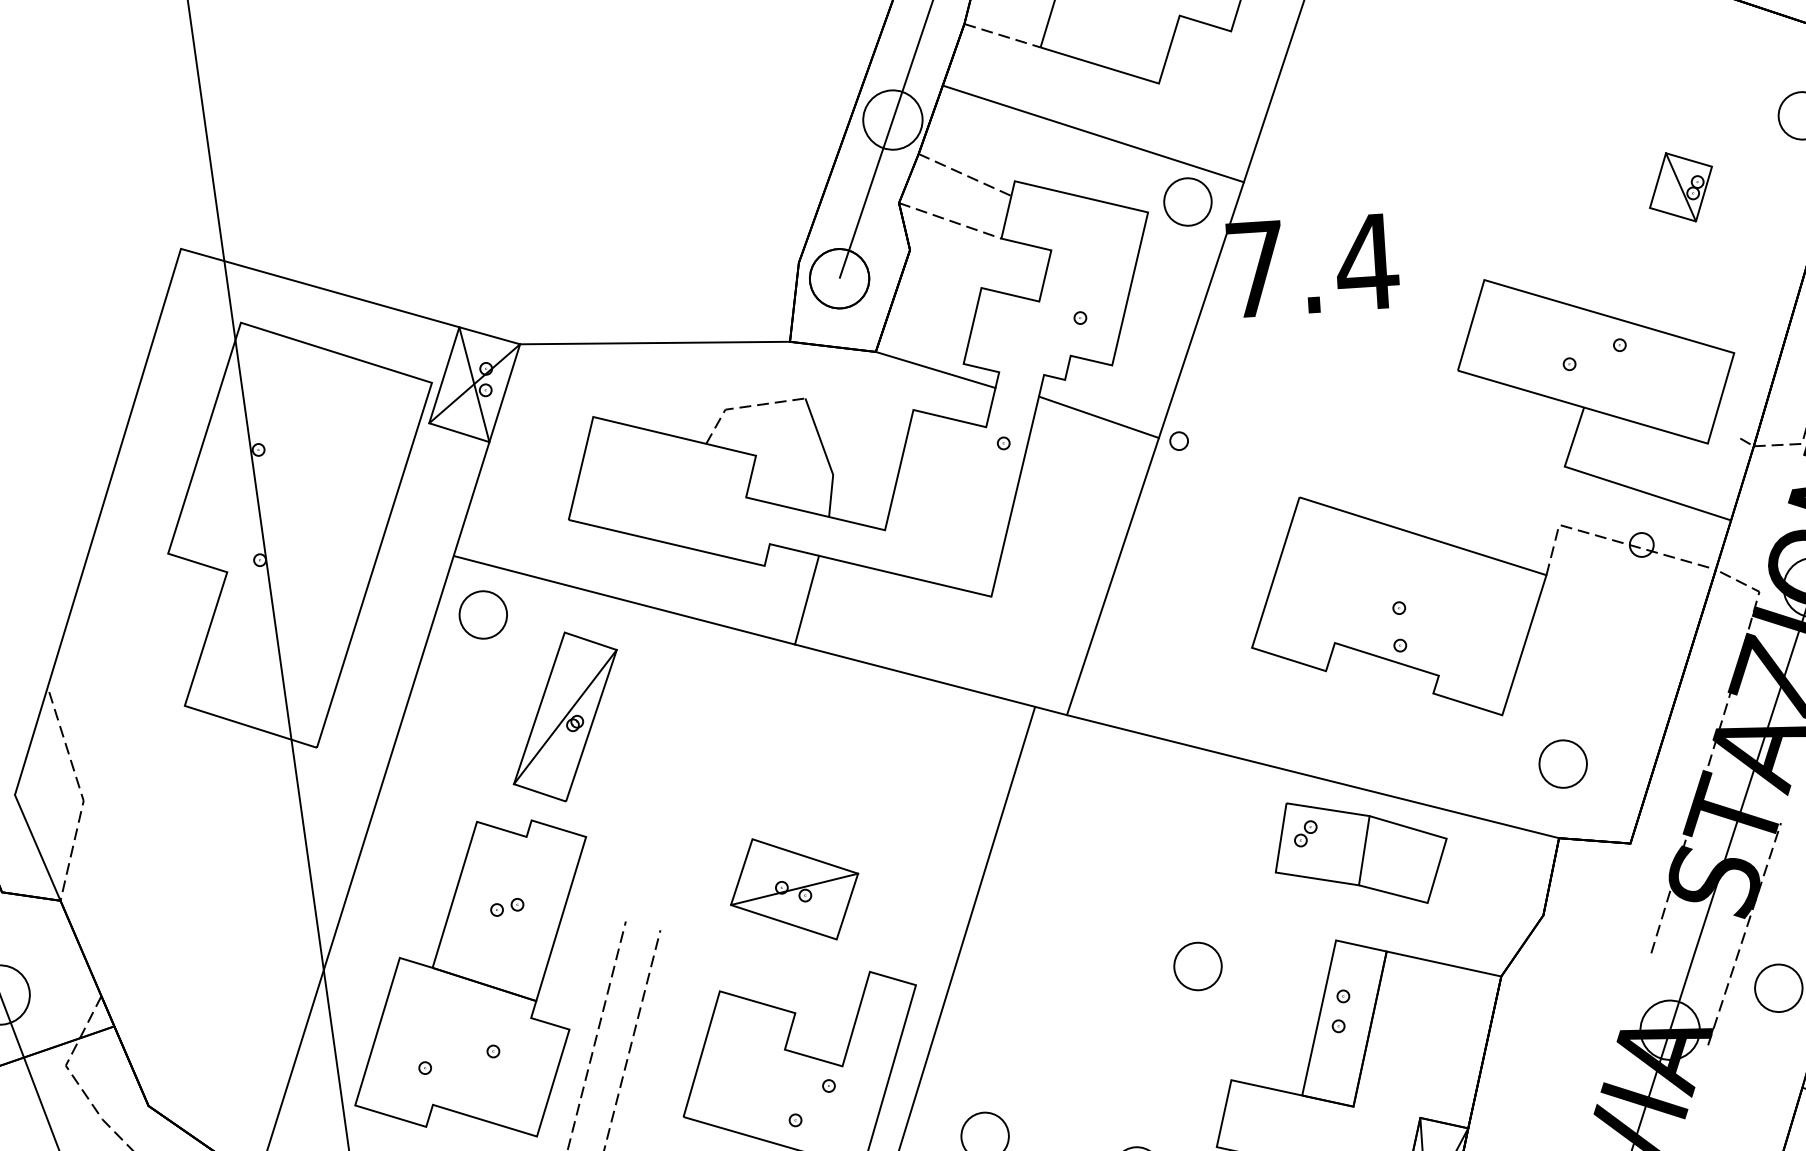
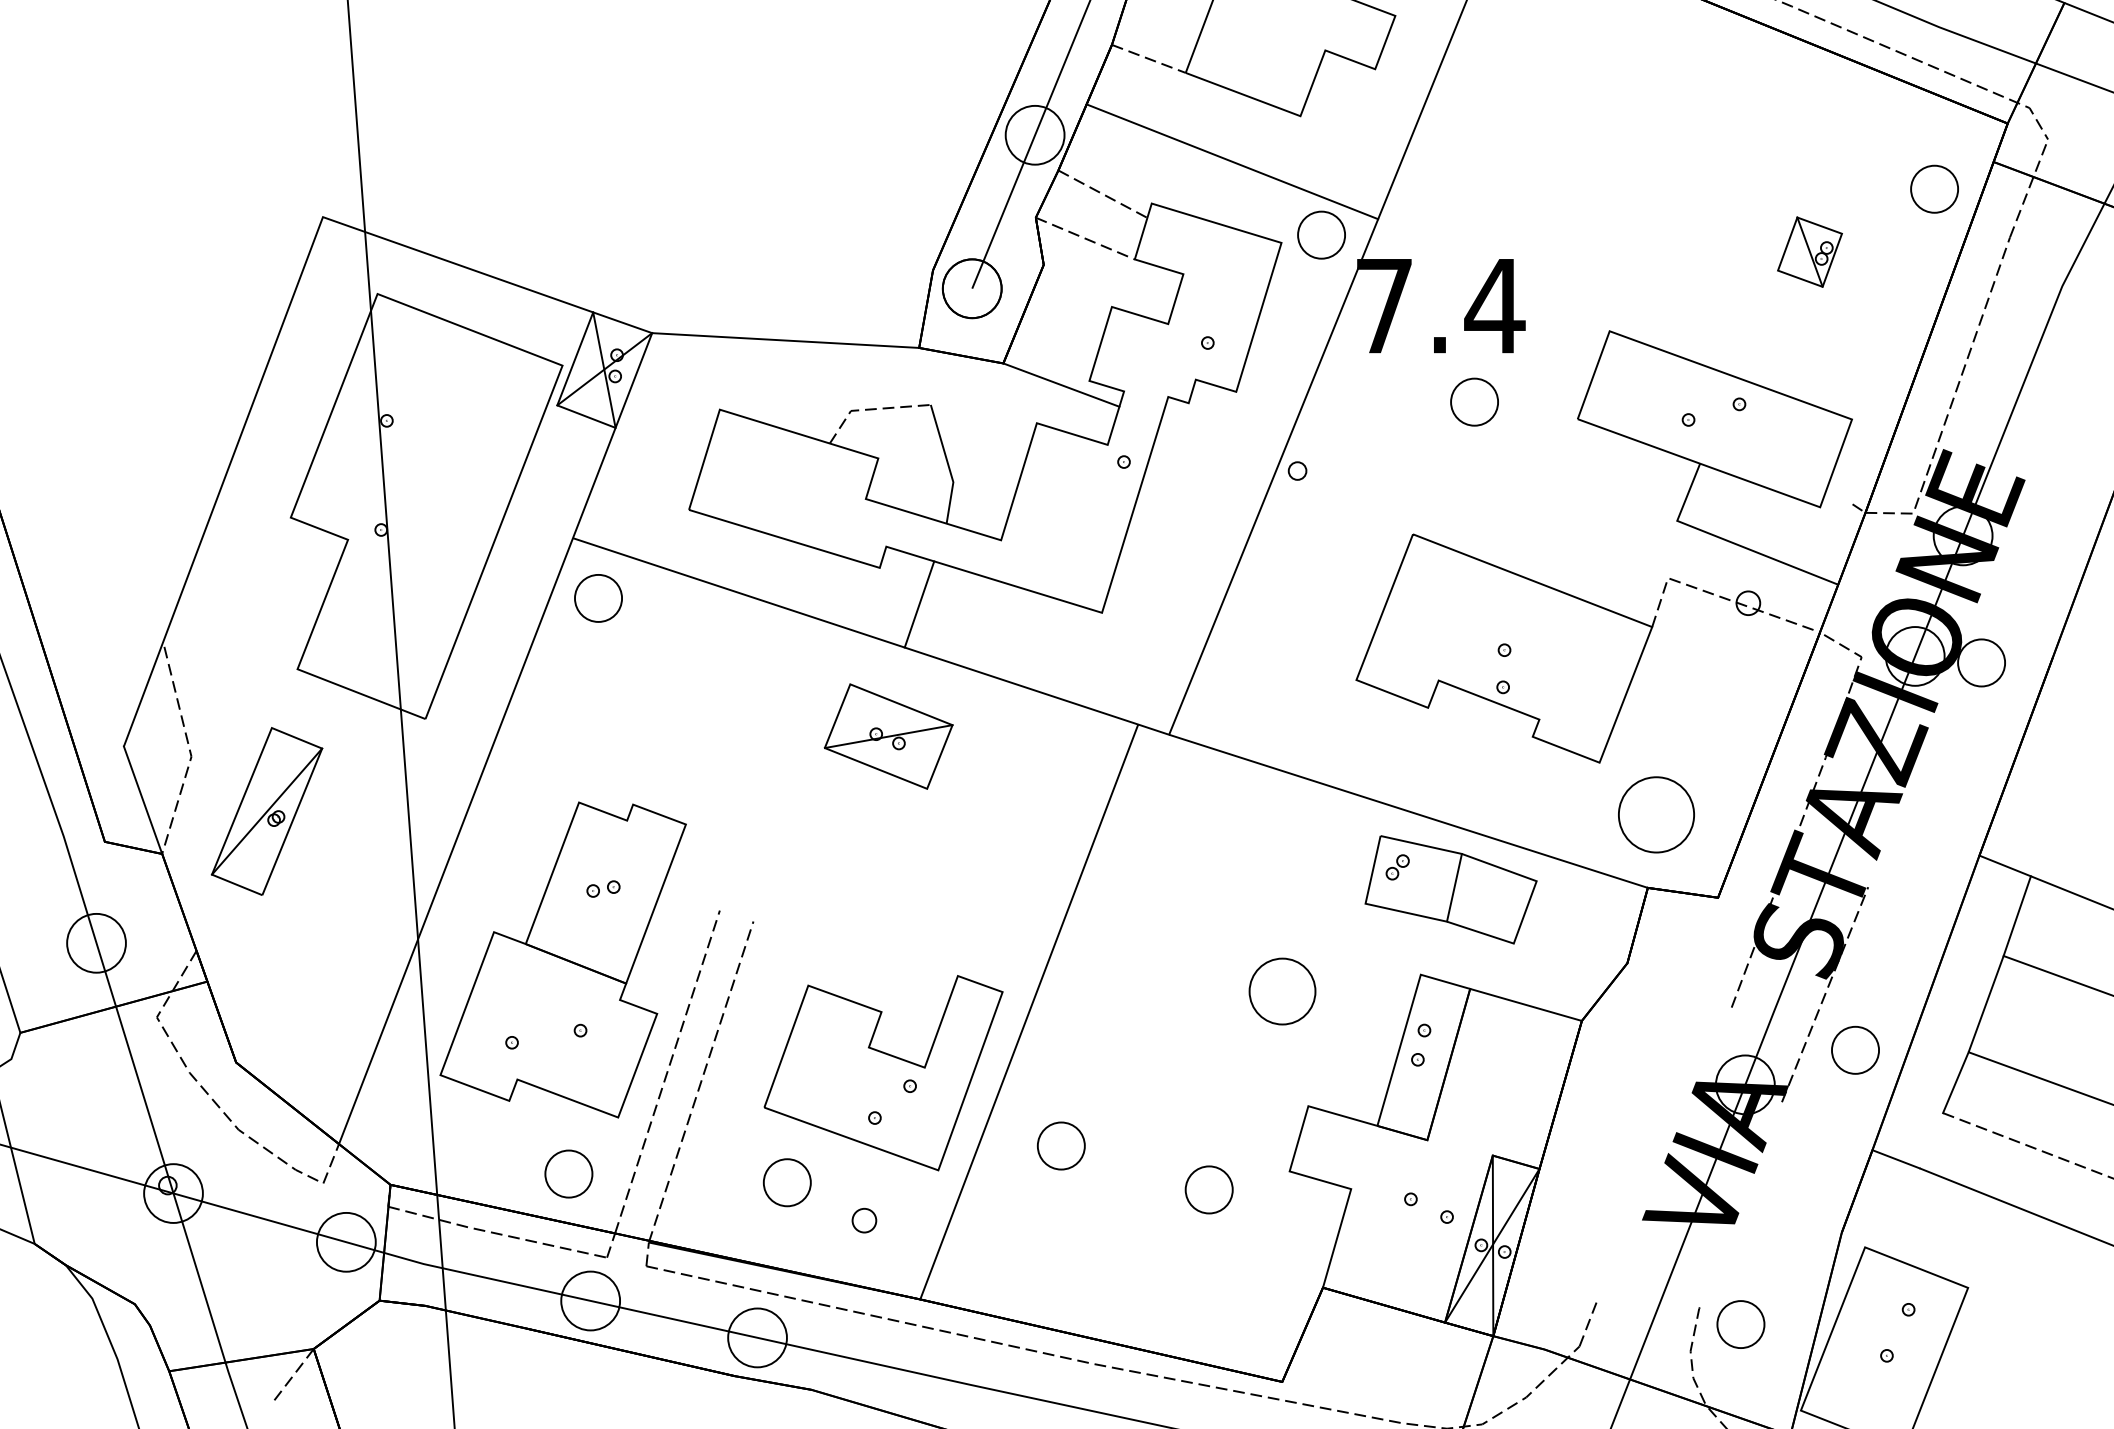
part: (1352, 359) -> (1474, 401), added
line: (1098, 417) -> (1219, 442), removed
part: (564, 717) -> (266, 811), moved
part: (1563, 763) -> (1656, 814), size x1.6
part: (794, 889) -> (888, 736), moved
part: (1197, 966) -> (1282, 991), size x1.4

